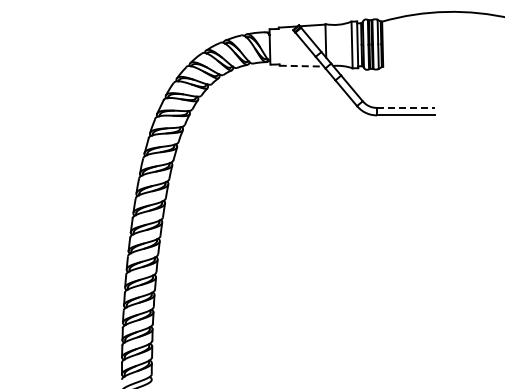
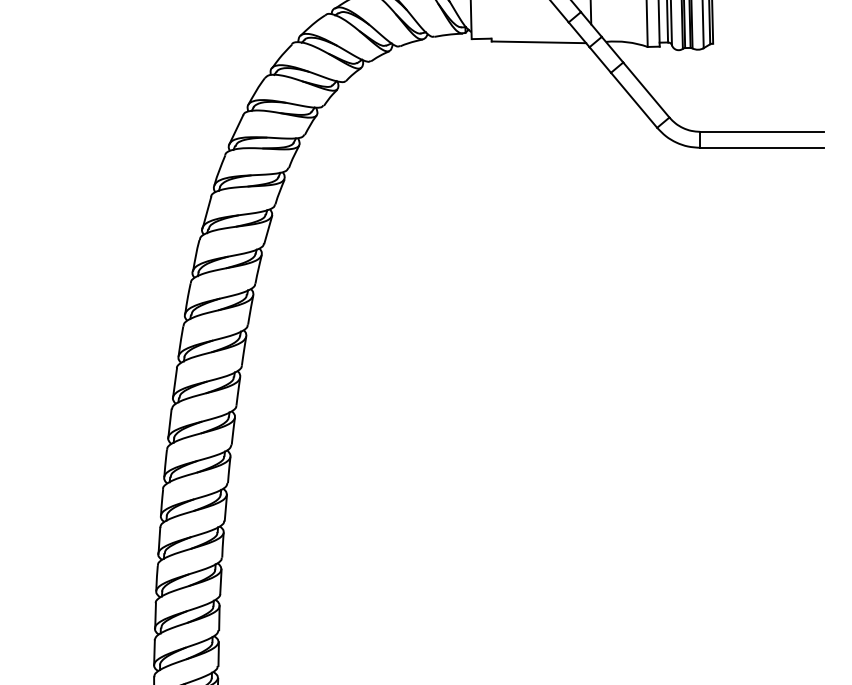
line: (302, 66) -> (540, 43), dashed -> solid
line: (405, 107) -> (760, 130), dashed -> solid

